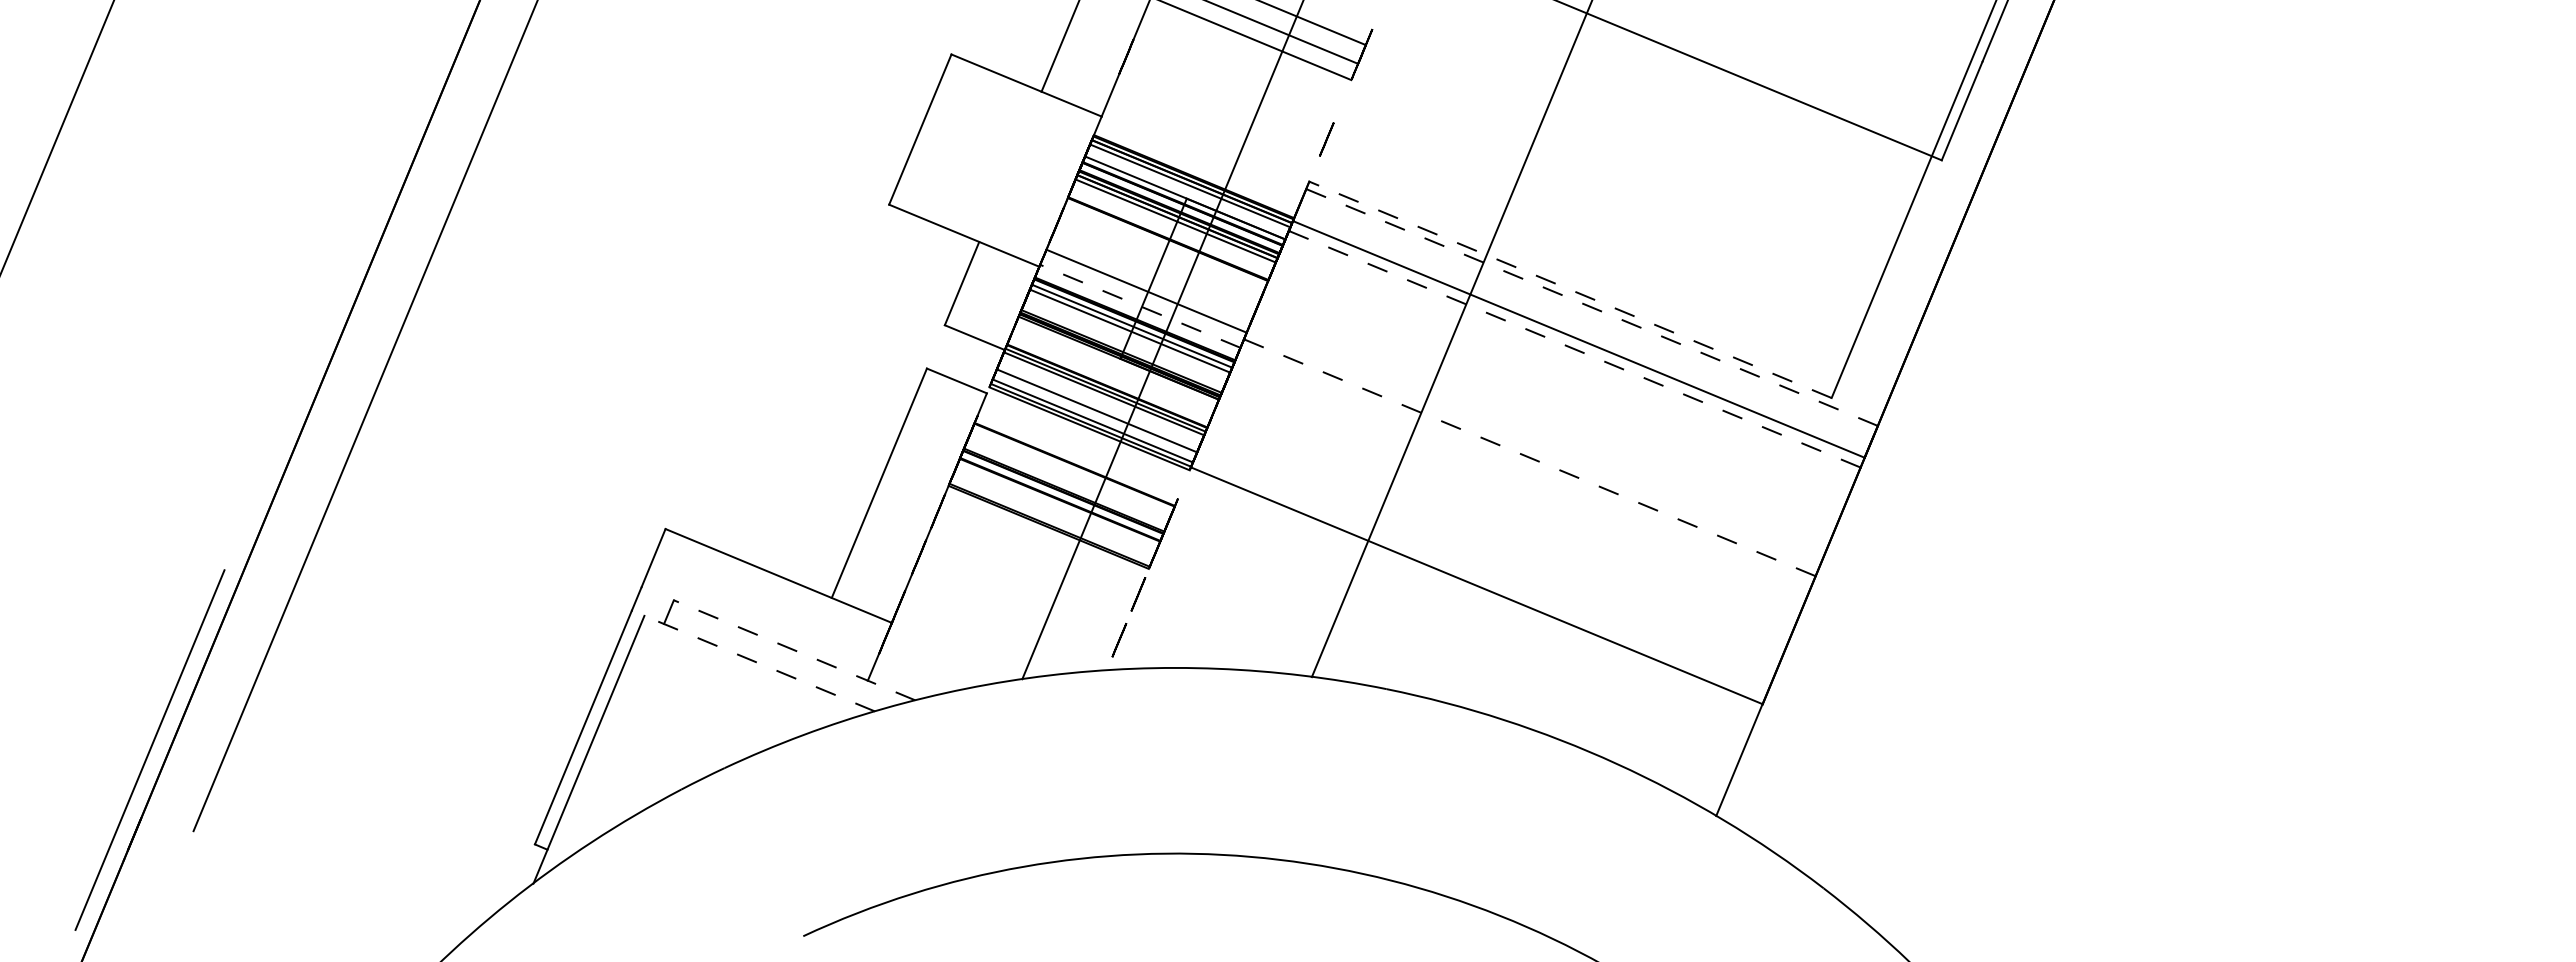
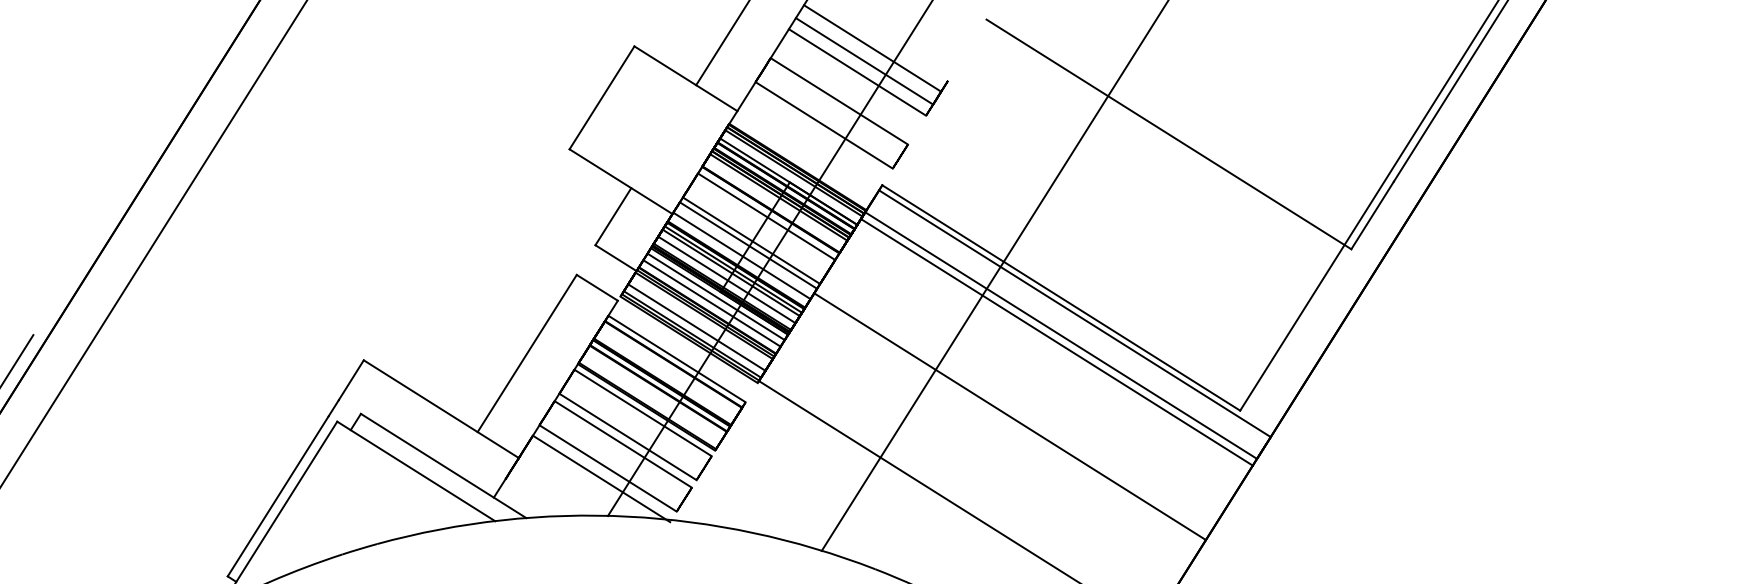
line: (1233, 80) -> (839, 101), added
line: (1219, 115) -> (824, 125), added
line: (1163, 248) -> (766, 216), added
line: (1149, 283) -> (751, 240), added
line: (1570, 289) -> (1061, 297), dashed -> solid
line: (1139, 306) -> (741, 255), dashed -> solid
line: (1591, 307) -> (1074, 313), dashed -> solid
line: (1125, 340) -> (726, 279), added
line: (1575, 349) -> (1057, 342), dashed -> solid
line: (1115, 365) -> (716, 296), added
line: (1111, 375) -> (711, 303), added
line: (1077, 456) -> (676, 358), added
line: (1530, 457) -> (1010, 416), dashed -> solid
line: (1045, 535) -> (643, 412), added
line: (1030, 570) -> (627, 436), added
line: (1026, 580) -> (623, 443), added
line: (1011, 616) -> (607, 468), added
line: (1005, 631) -> (601, 478), added
line: (794, 650) -> (443, 466), dashed -> solid
line: (759, 663) -> (416, 471), dashed -> solid

